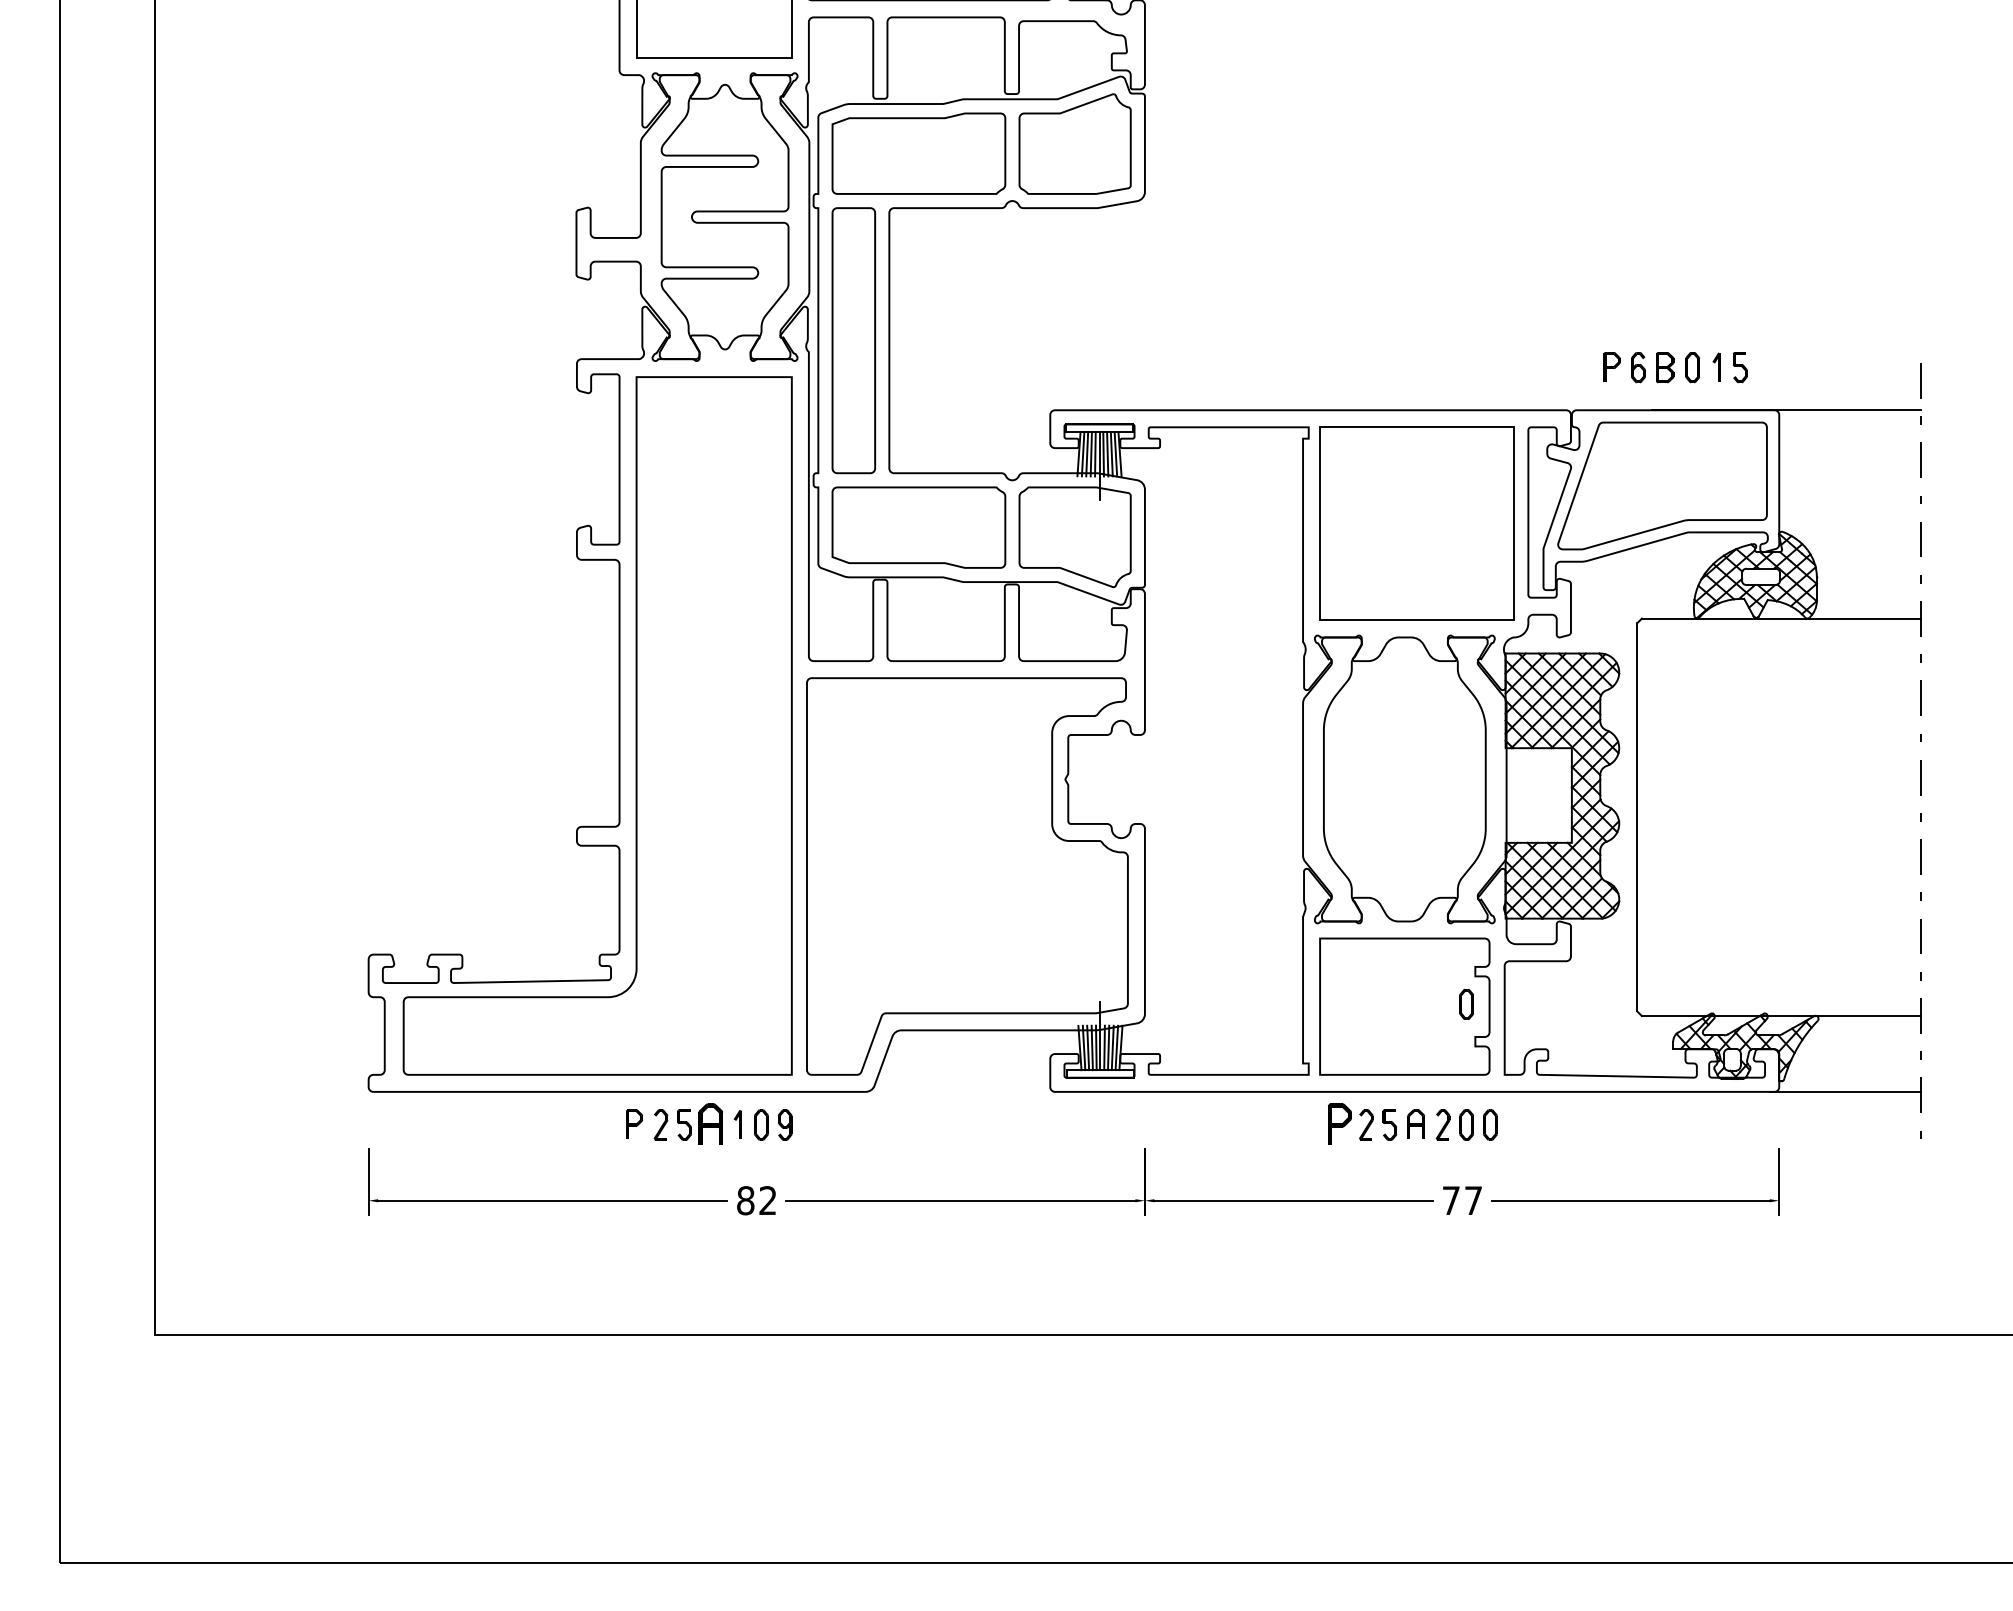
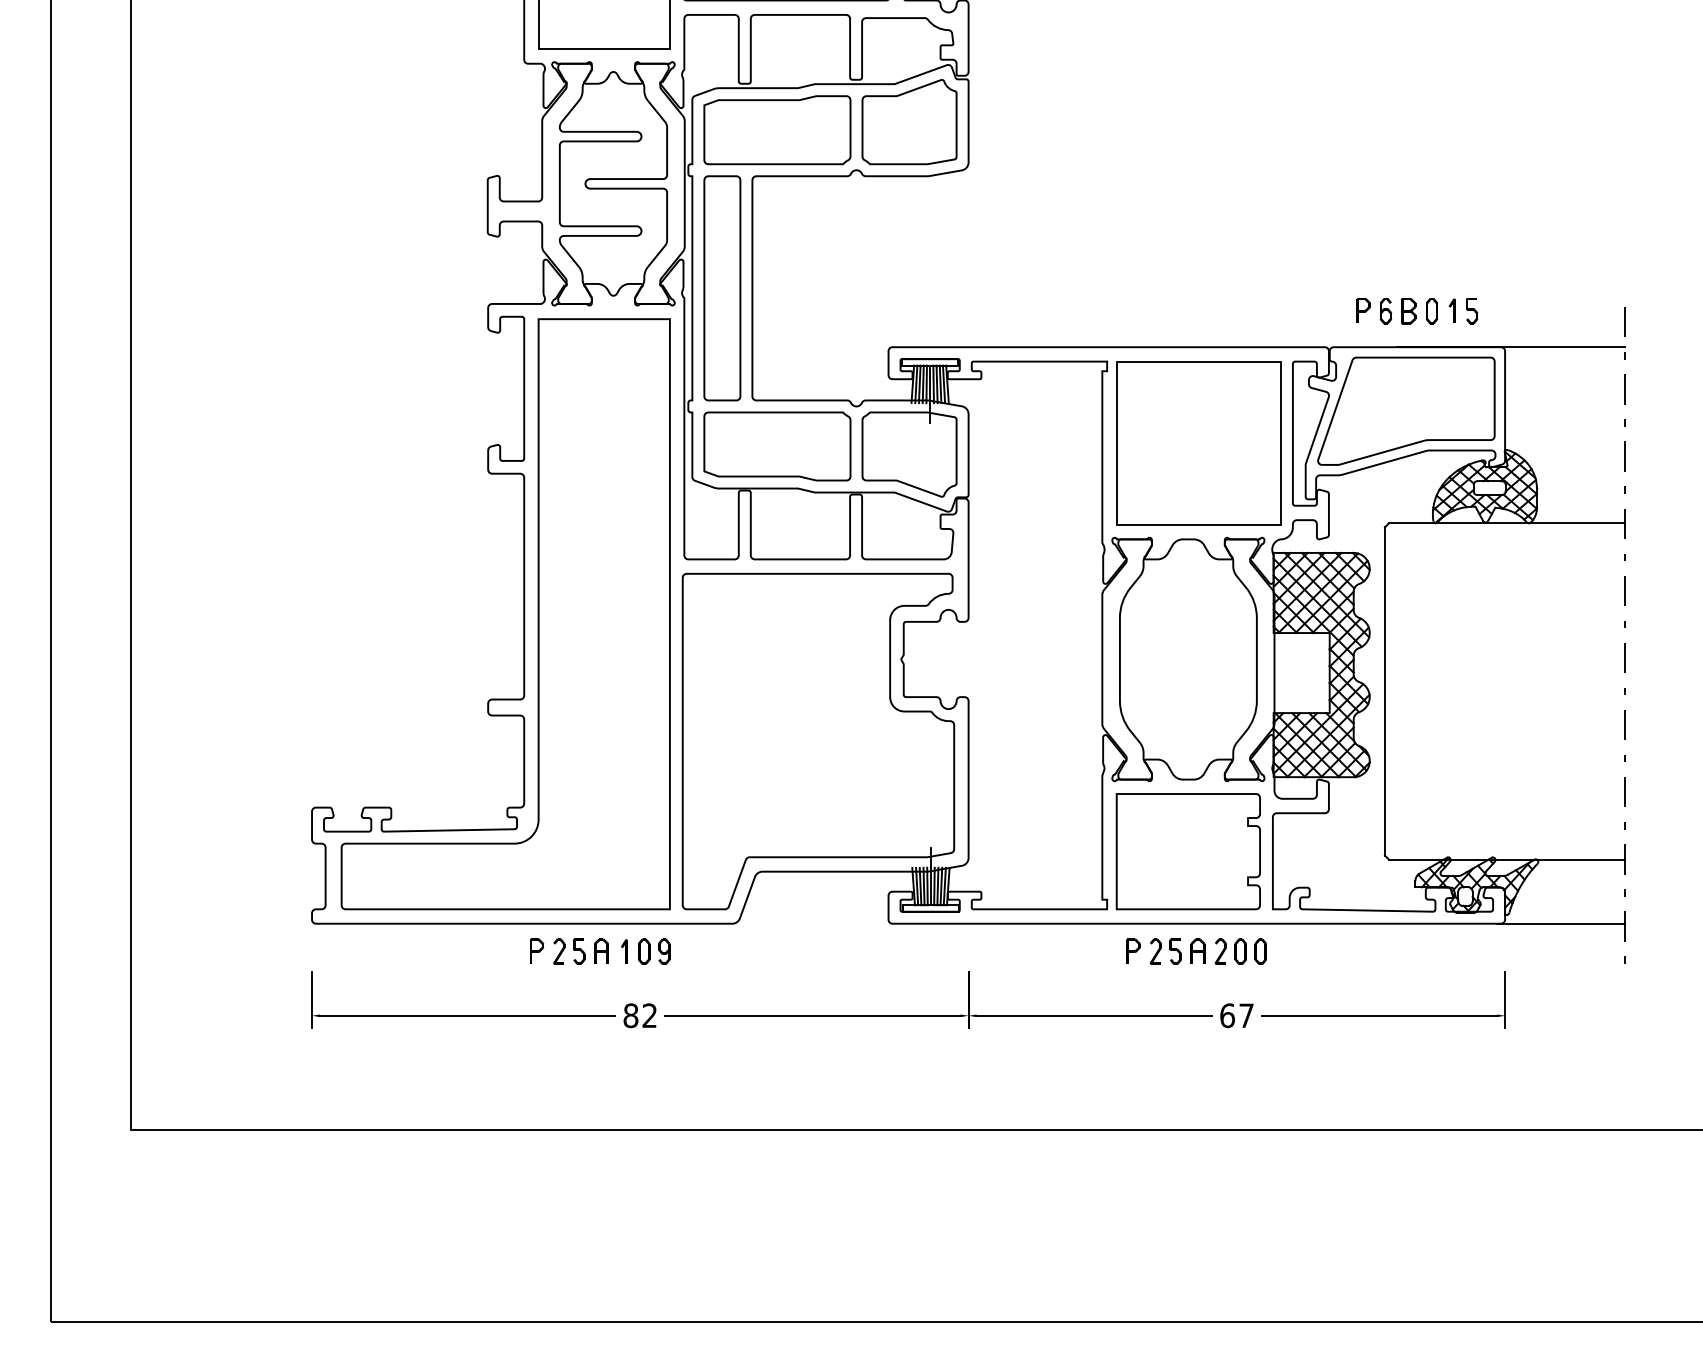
part: (1466, 1004) -> (1240, 849), removed
part: (710, 1123) -> (601, 950), size x0.71
part: (1339, 1123) -> (1133, 950), size x0.71
text: (1451, 1200) -> (1227, 1015), 77 -> 67

